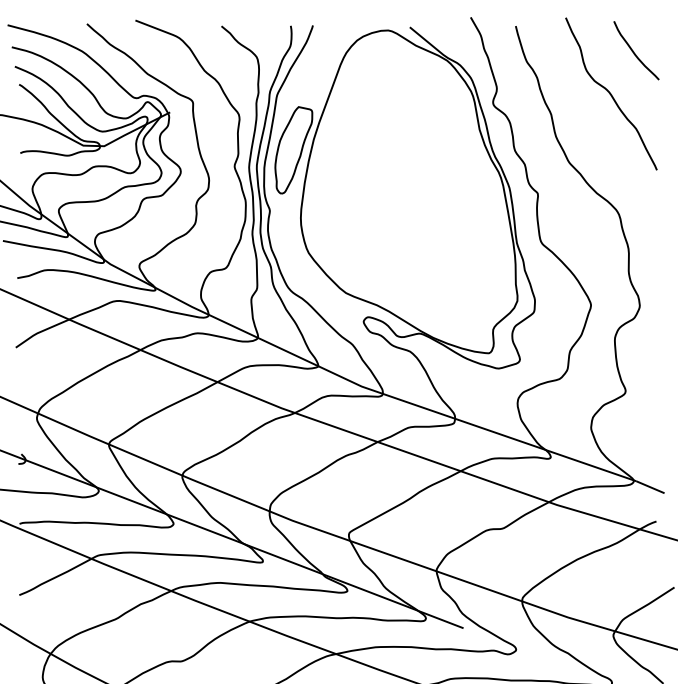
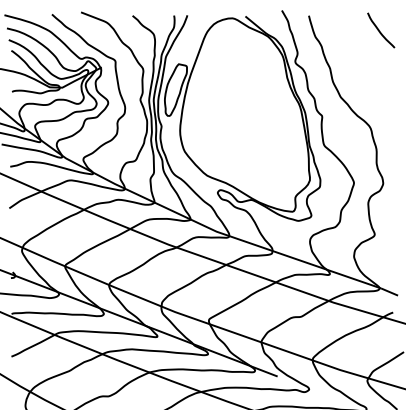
curve: (611, 94) -> (366, 56), removed

